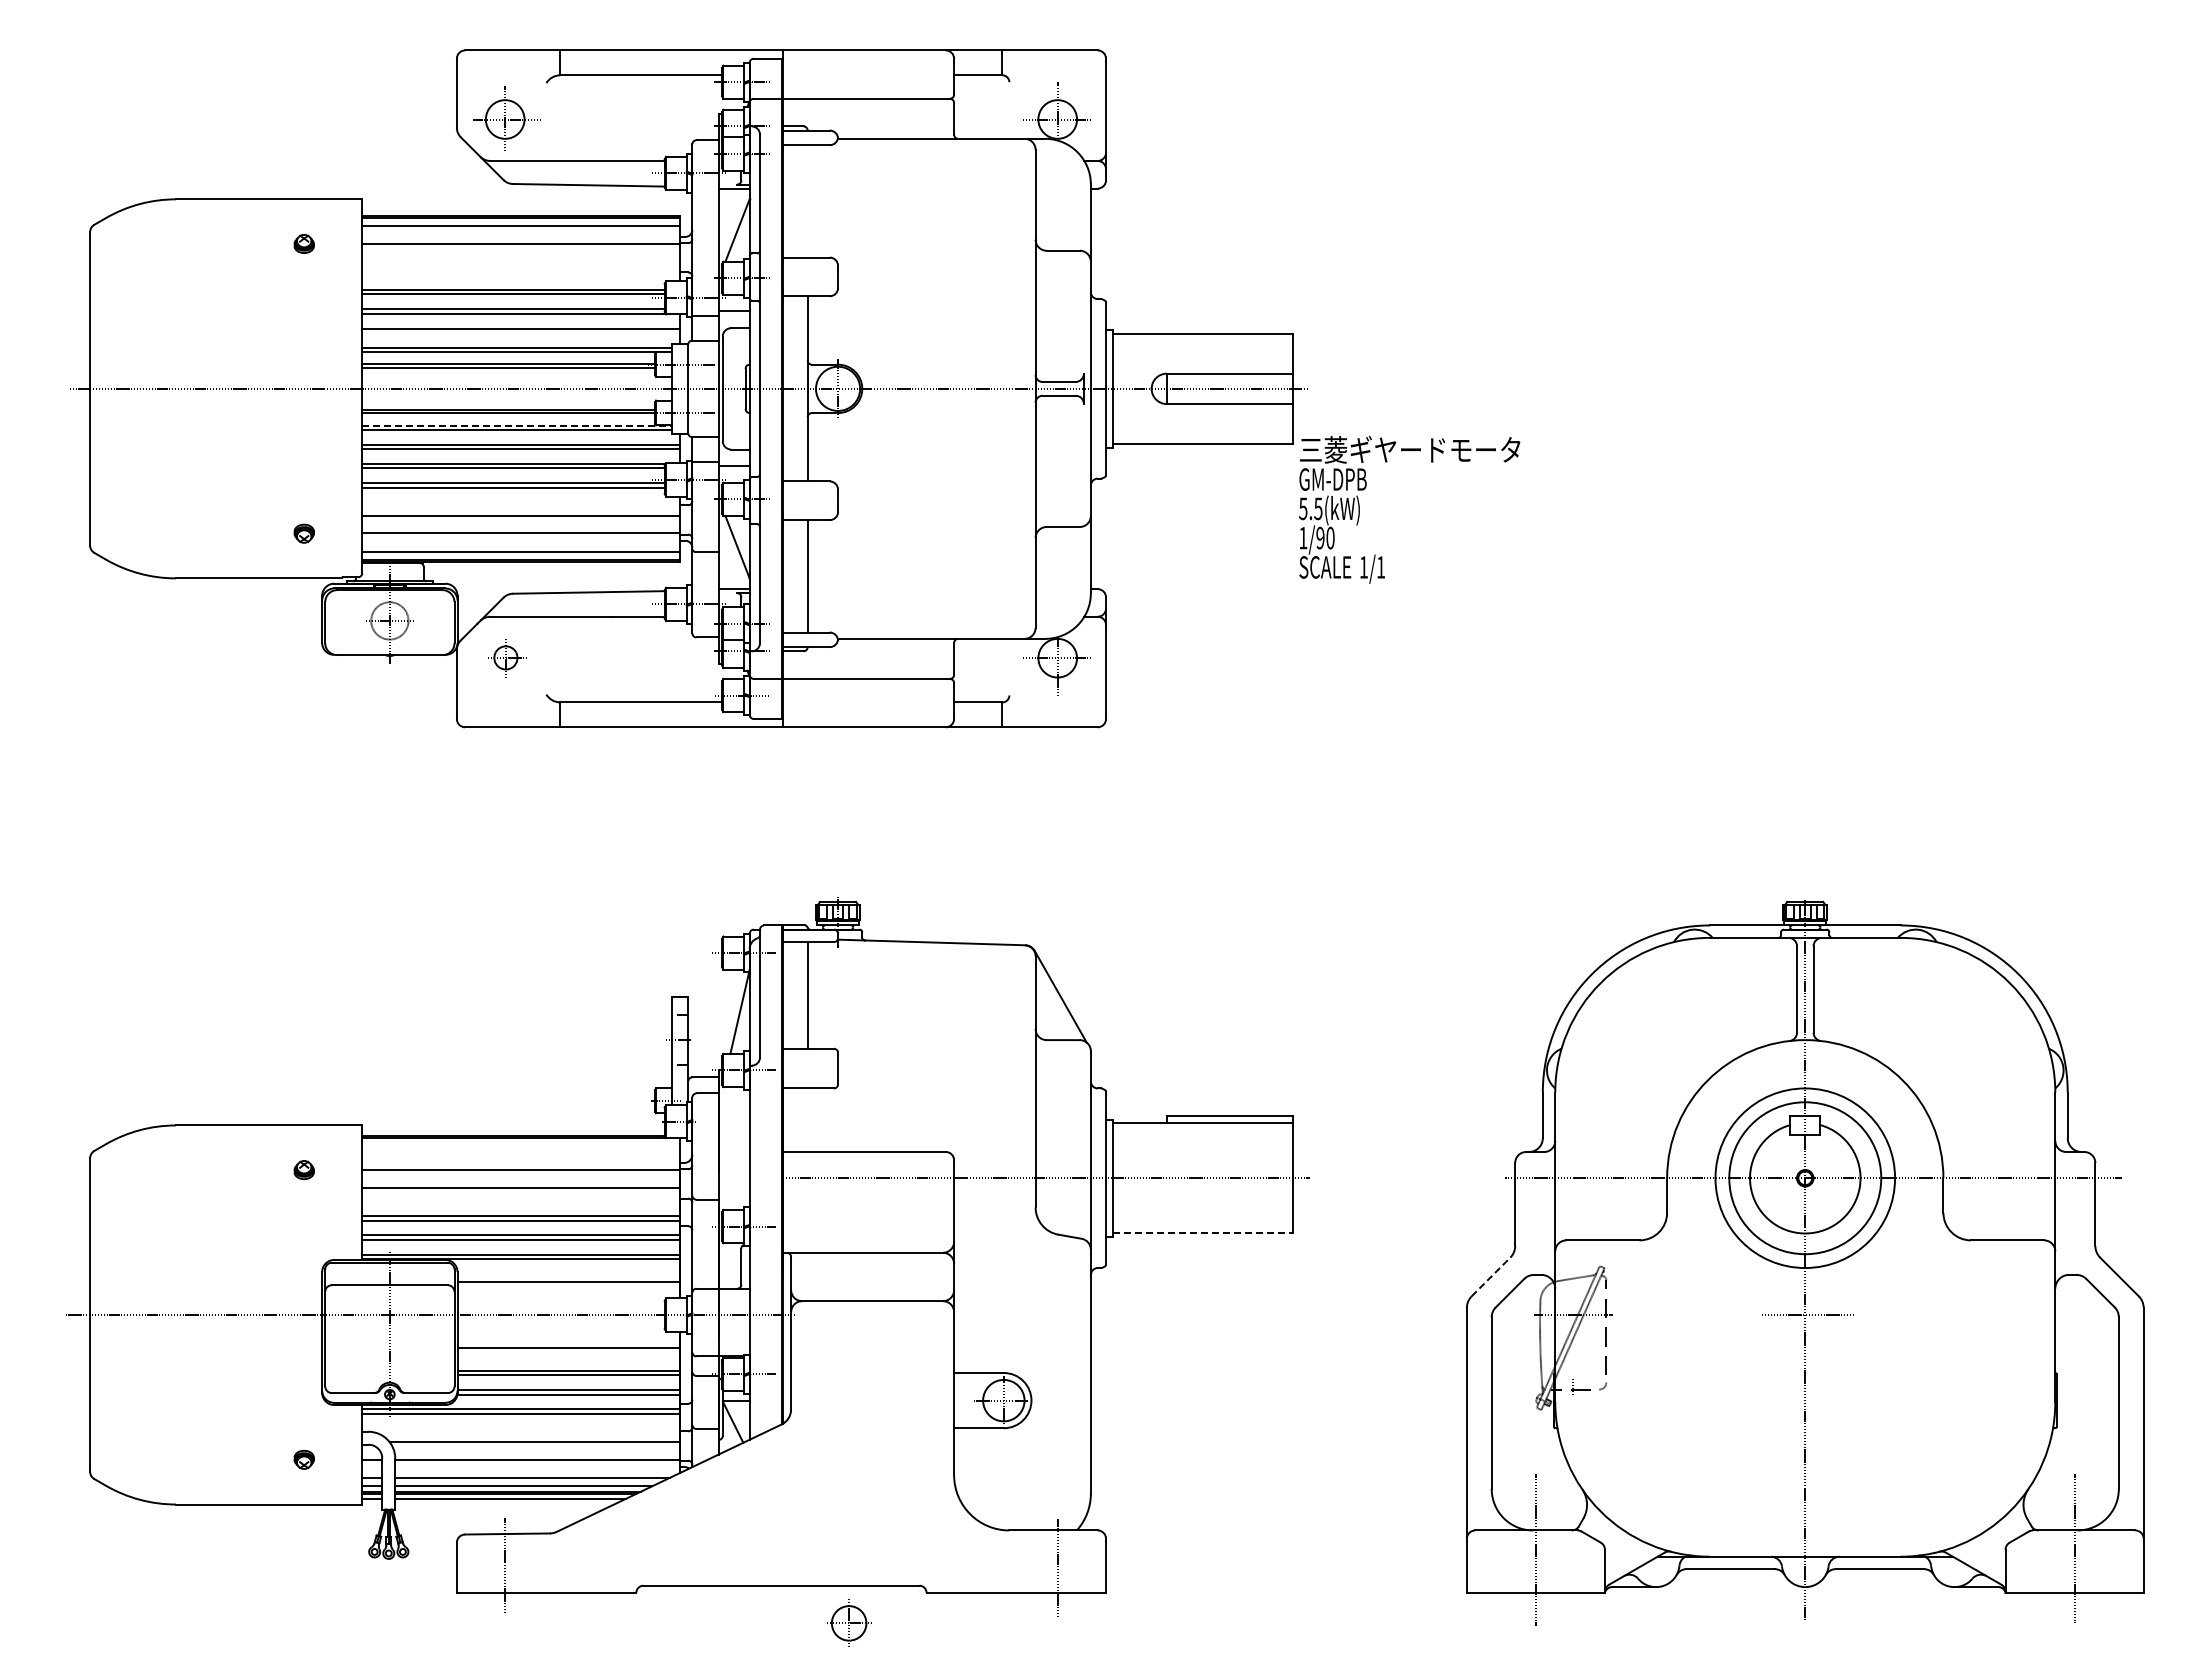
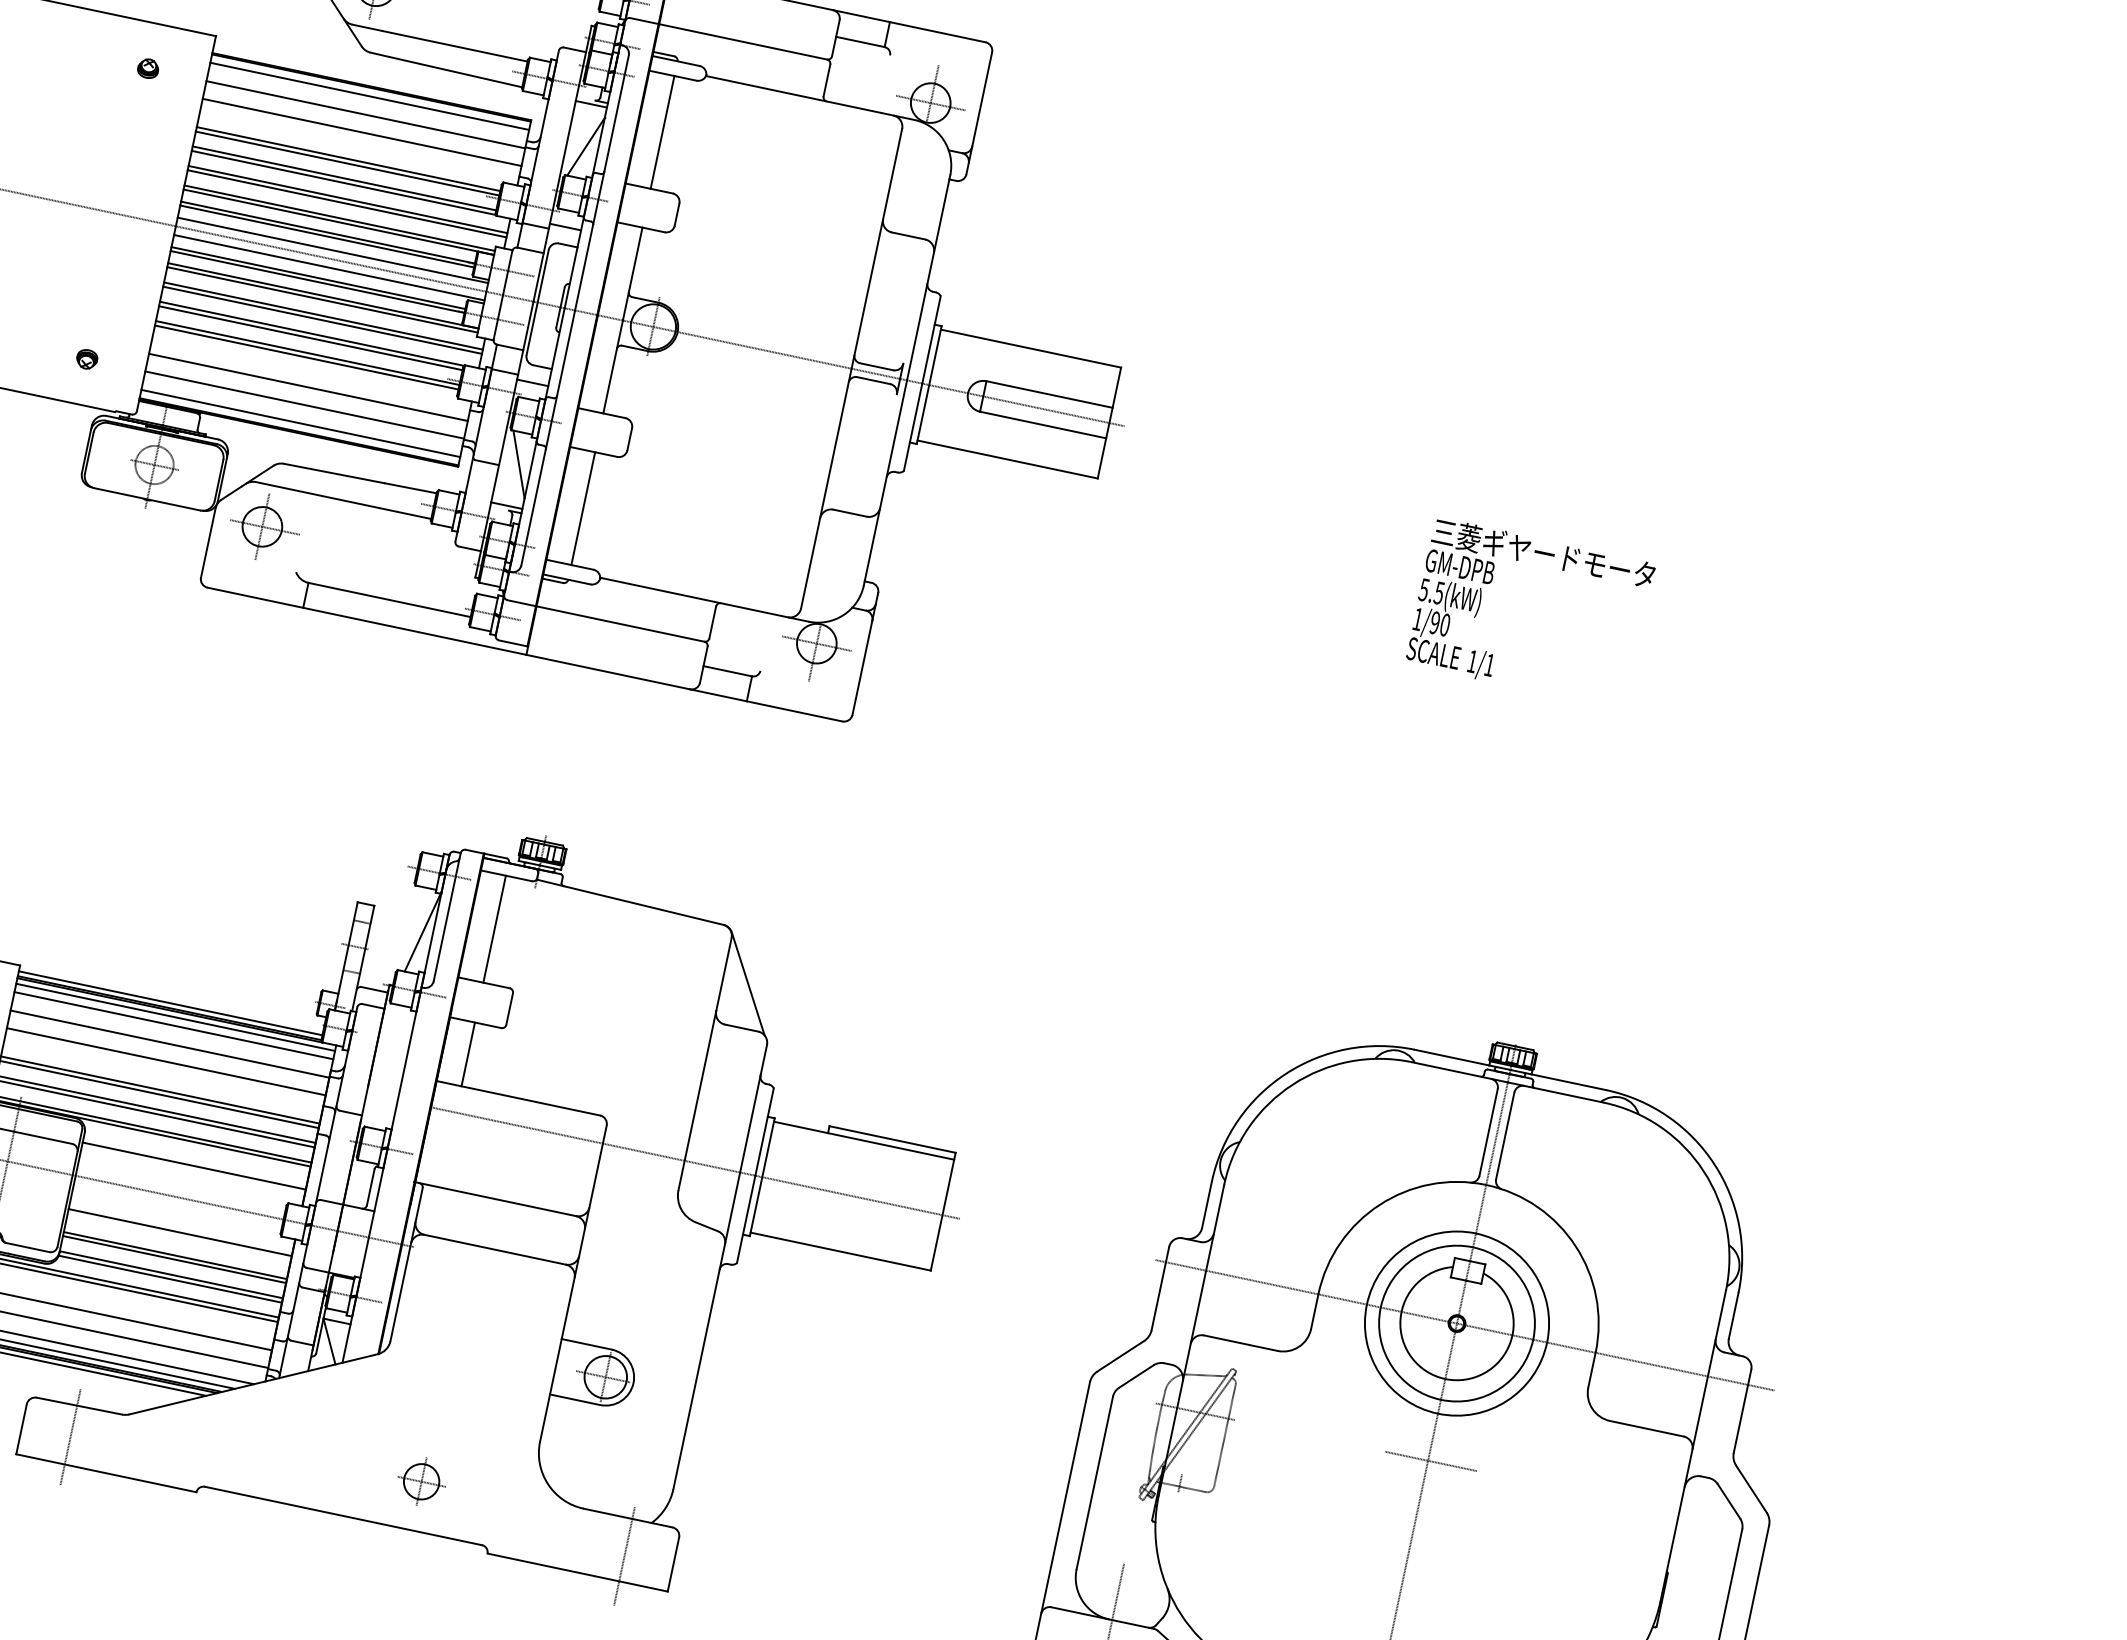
line: (807, 201) -> (662, 132), added
line: (520, 261) -> (361, 131), added
line: (520, 332) -> (346, 203), added
line: (516, 380) -> (332, 250), added
line: (516, 397) -> (328, 267), added
line: (516, 425) -> (322, 295), dashed -> solid
text: (1409, 509) -> (1530, 613), moved
part: (506, 657) -> (263, 526), size x1.67
line: (807, 1120) -> (467, 1054), added
line: (513, 1131) -> (170, 1003), added
line: (520, 1143) -> (175, 1017), added
line: (520, 1152) -> (173, 1026), added
line: (1202, 1233) -> (840, 1251), dashed -> solid
line: (1491, 1276) -> (1121, 1355), dashed -> solid
part: (849, 1622) -> (422, 1480), moved

